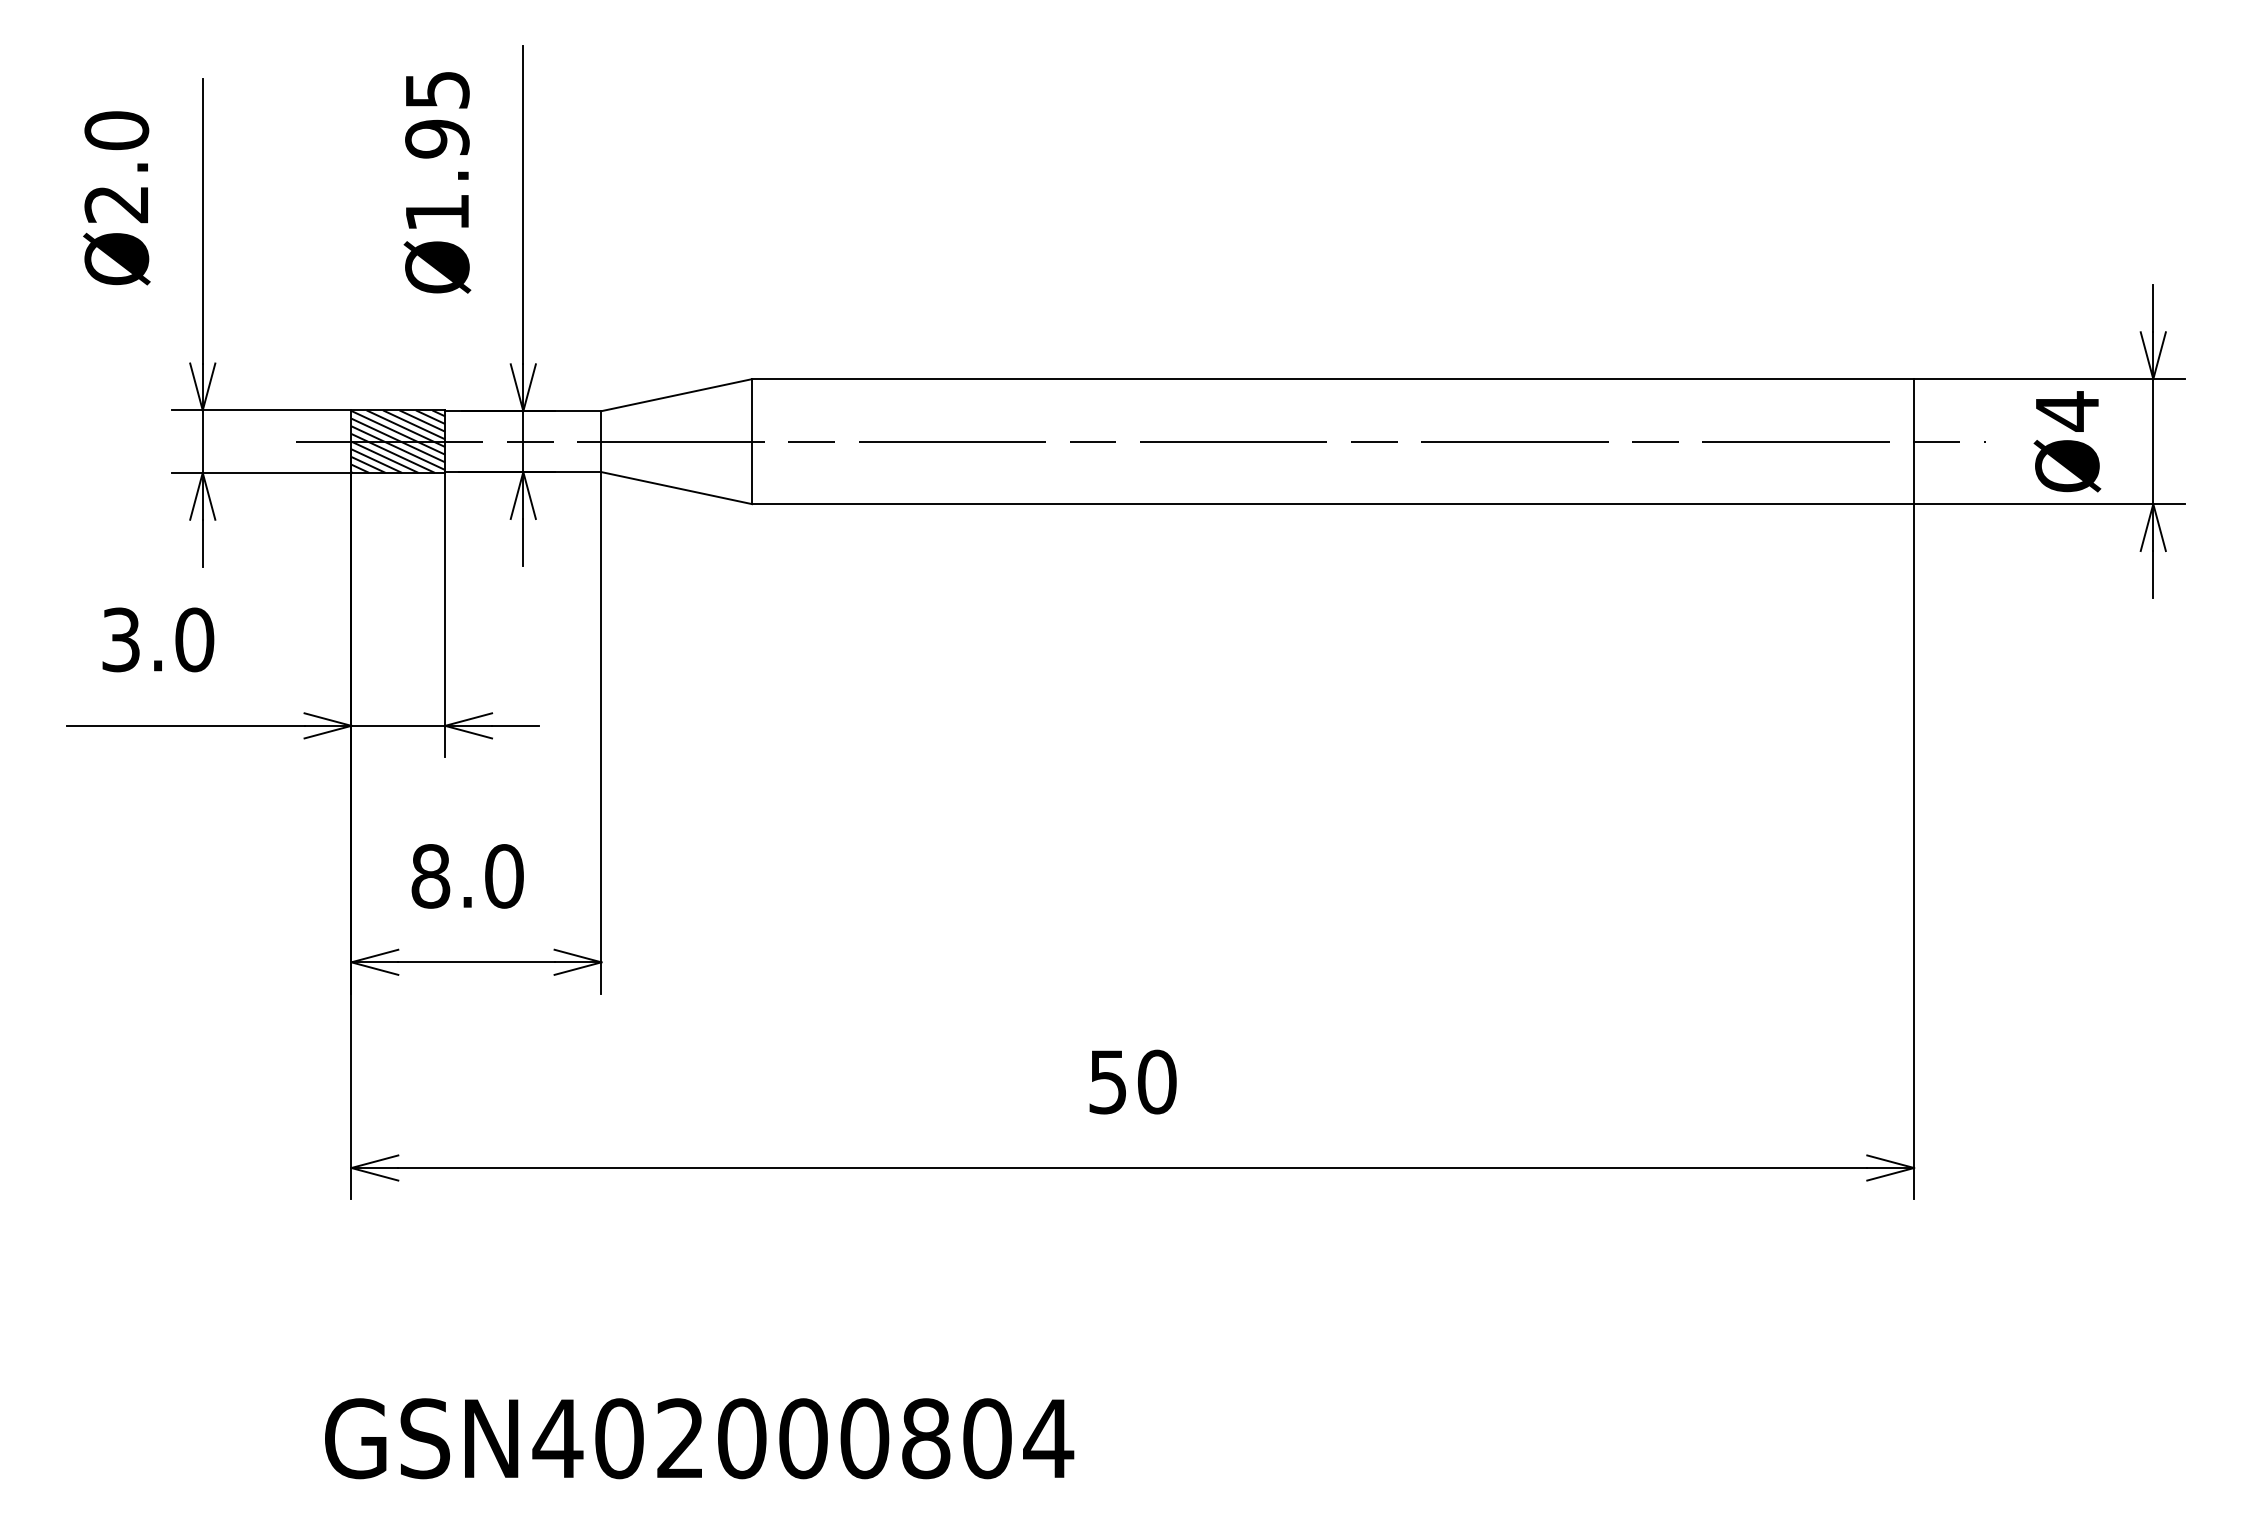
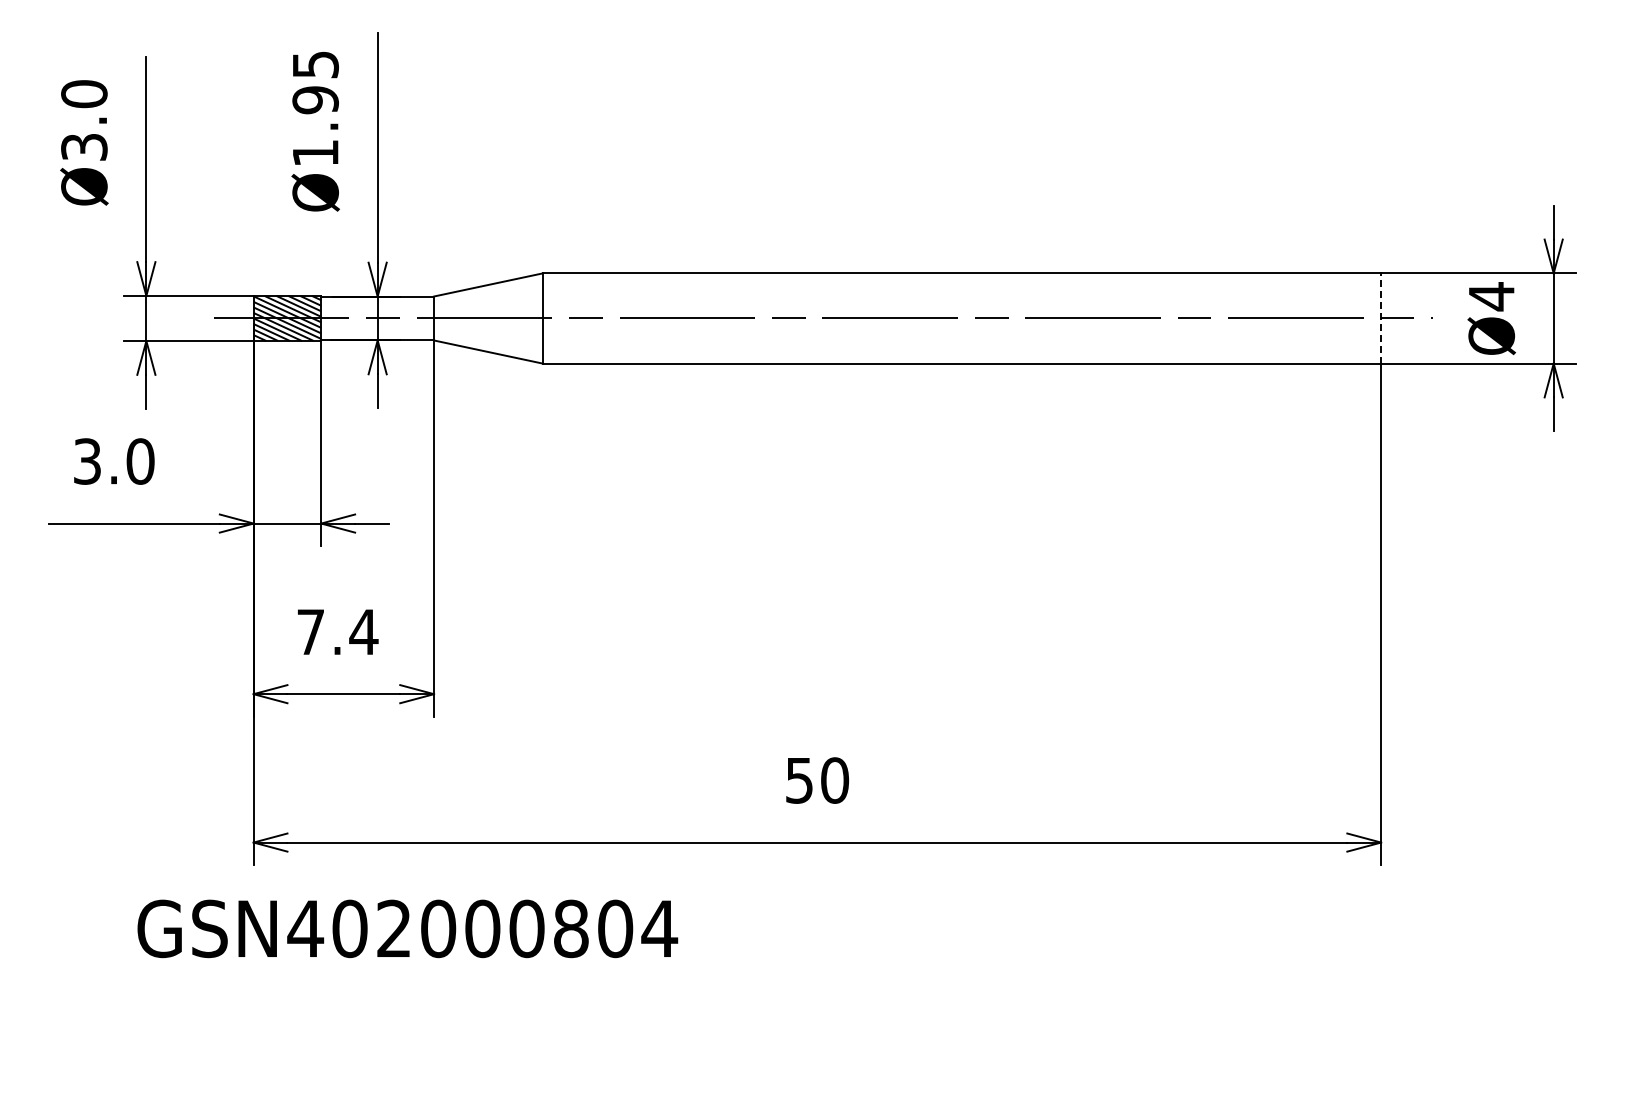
text: (116, 204) -> (84, 147), Ø2.0 -> Ø3.0
line: (1914, 441) -> (1381, 318), solid -> dashed
text: (467, 875) -> (337, 631), 8.0 -> 7.4
text: (699, 1438) -> (407, 928), moved

